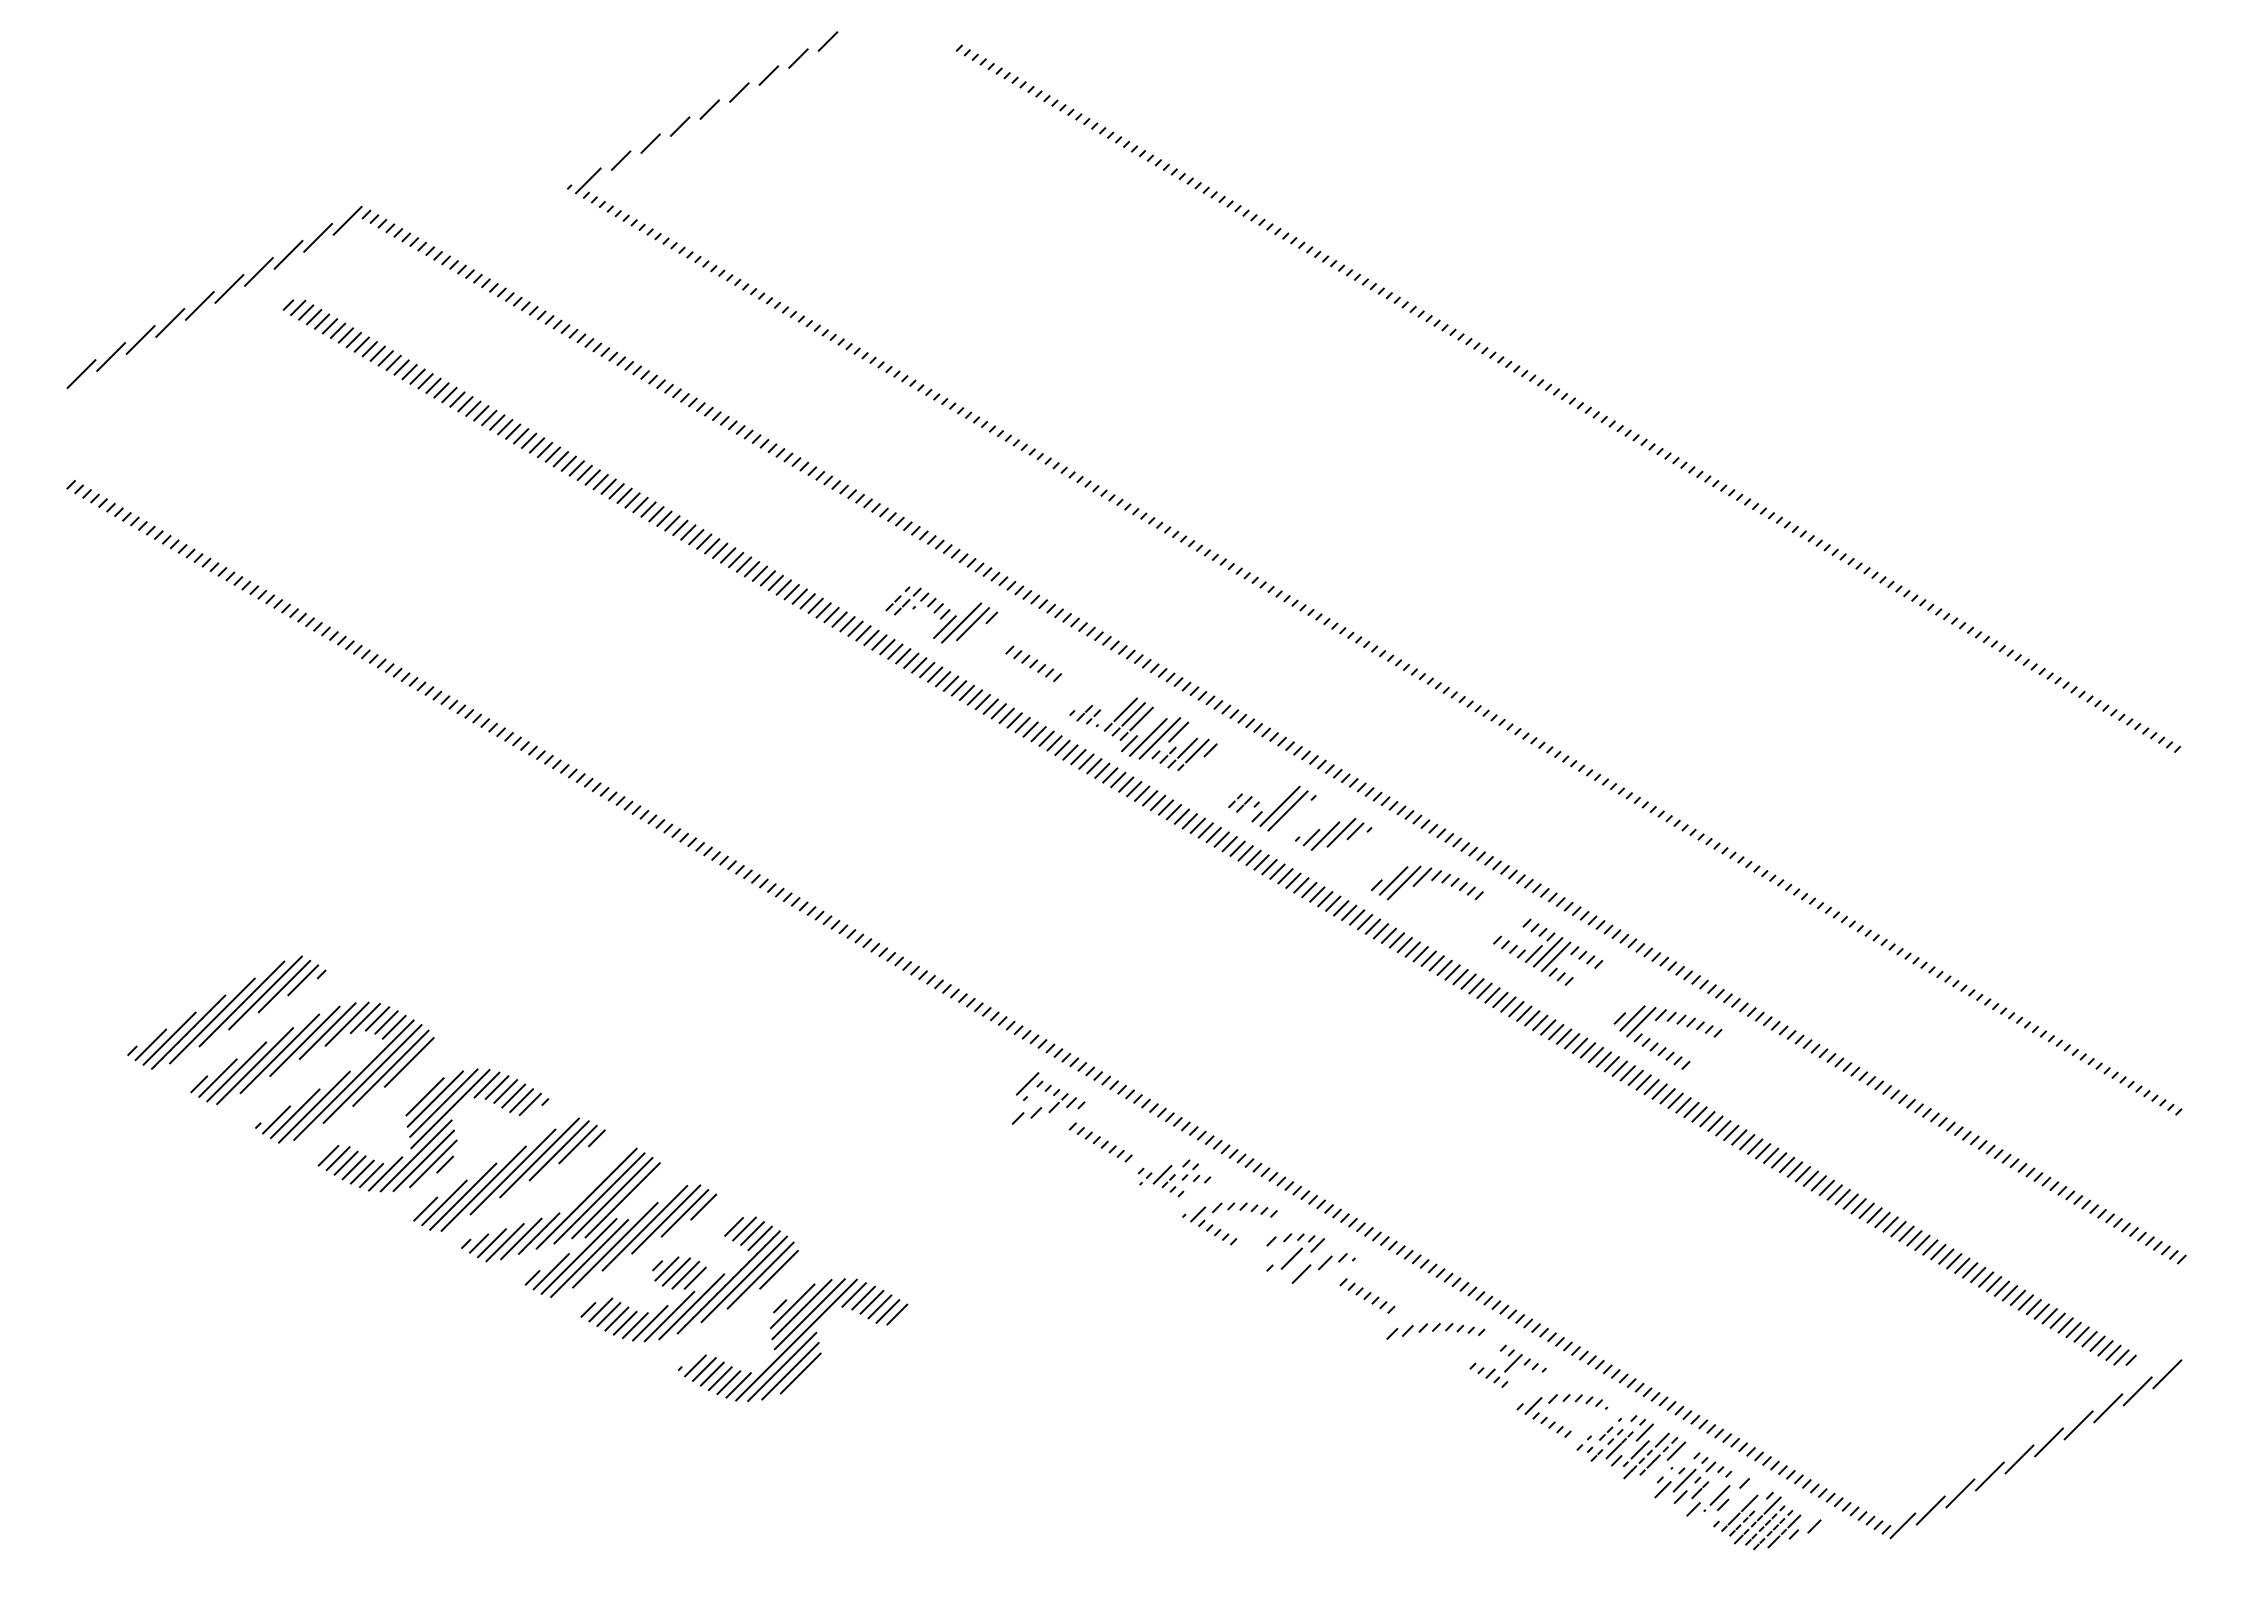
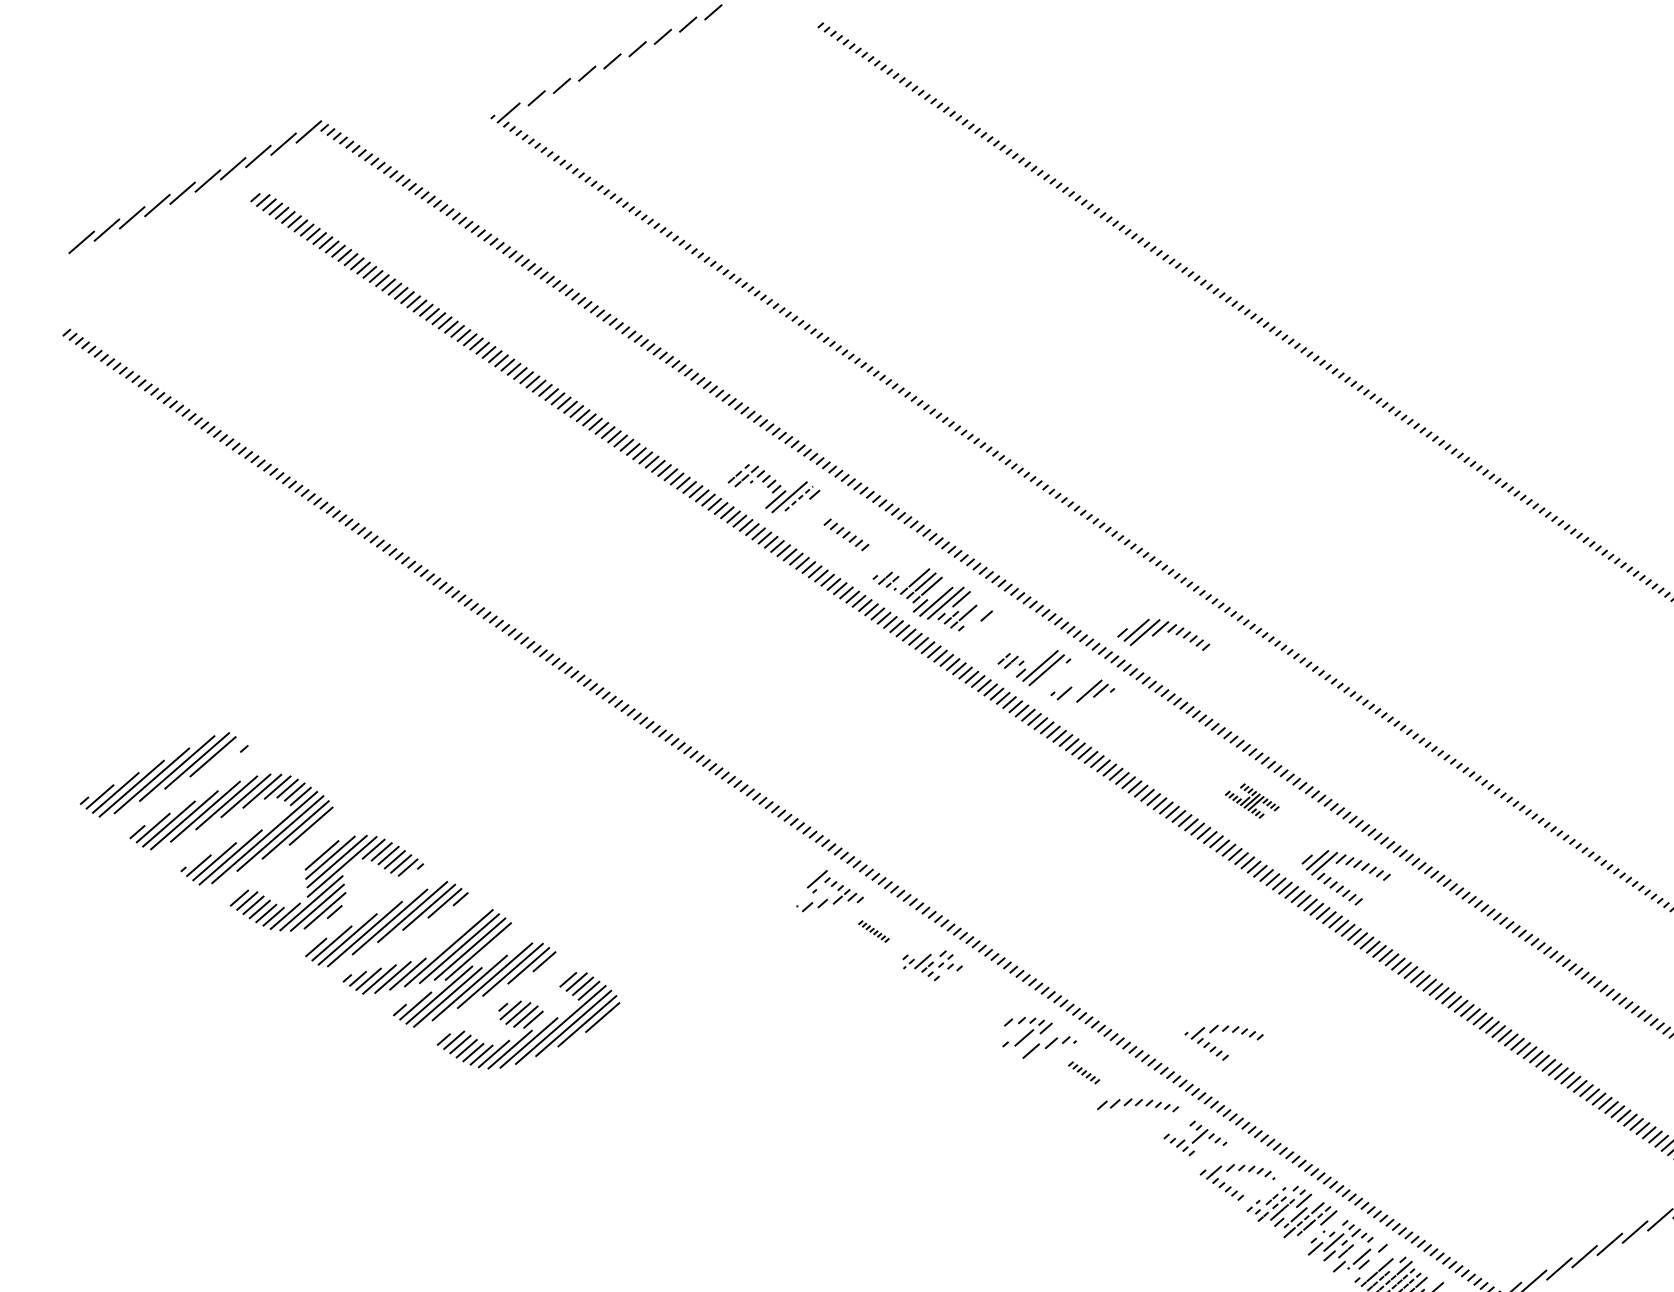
line: (973, 624) -> (799, 499), solid -> dashed
line: (1197, 750) -> (975, 615), removed
line: (1325, 835) -> (1076, 692), removed
part: (1427, 882) -> (1164, 633), moved
part: (1548, 951) -> (1252, 800), size x0.6
line: (303, 980) -> (229, 752), removed
part: (1100, 1142) -> (873, 931), size x0.6
part: (1221, 1229) -> (1216, 1047), moved
part: (1367, 1295) -> (1084, 1072), size x0.7
part: (792, 1340) -> (609, 1076), removed

